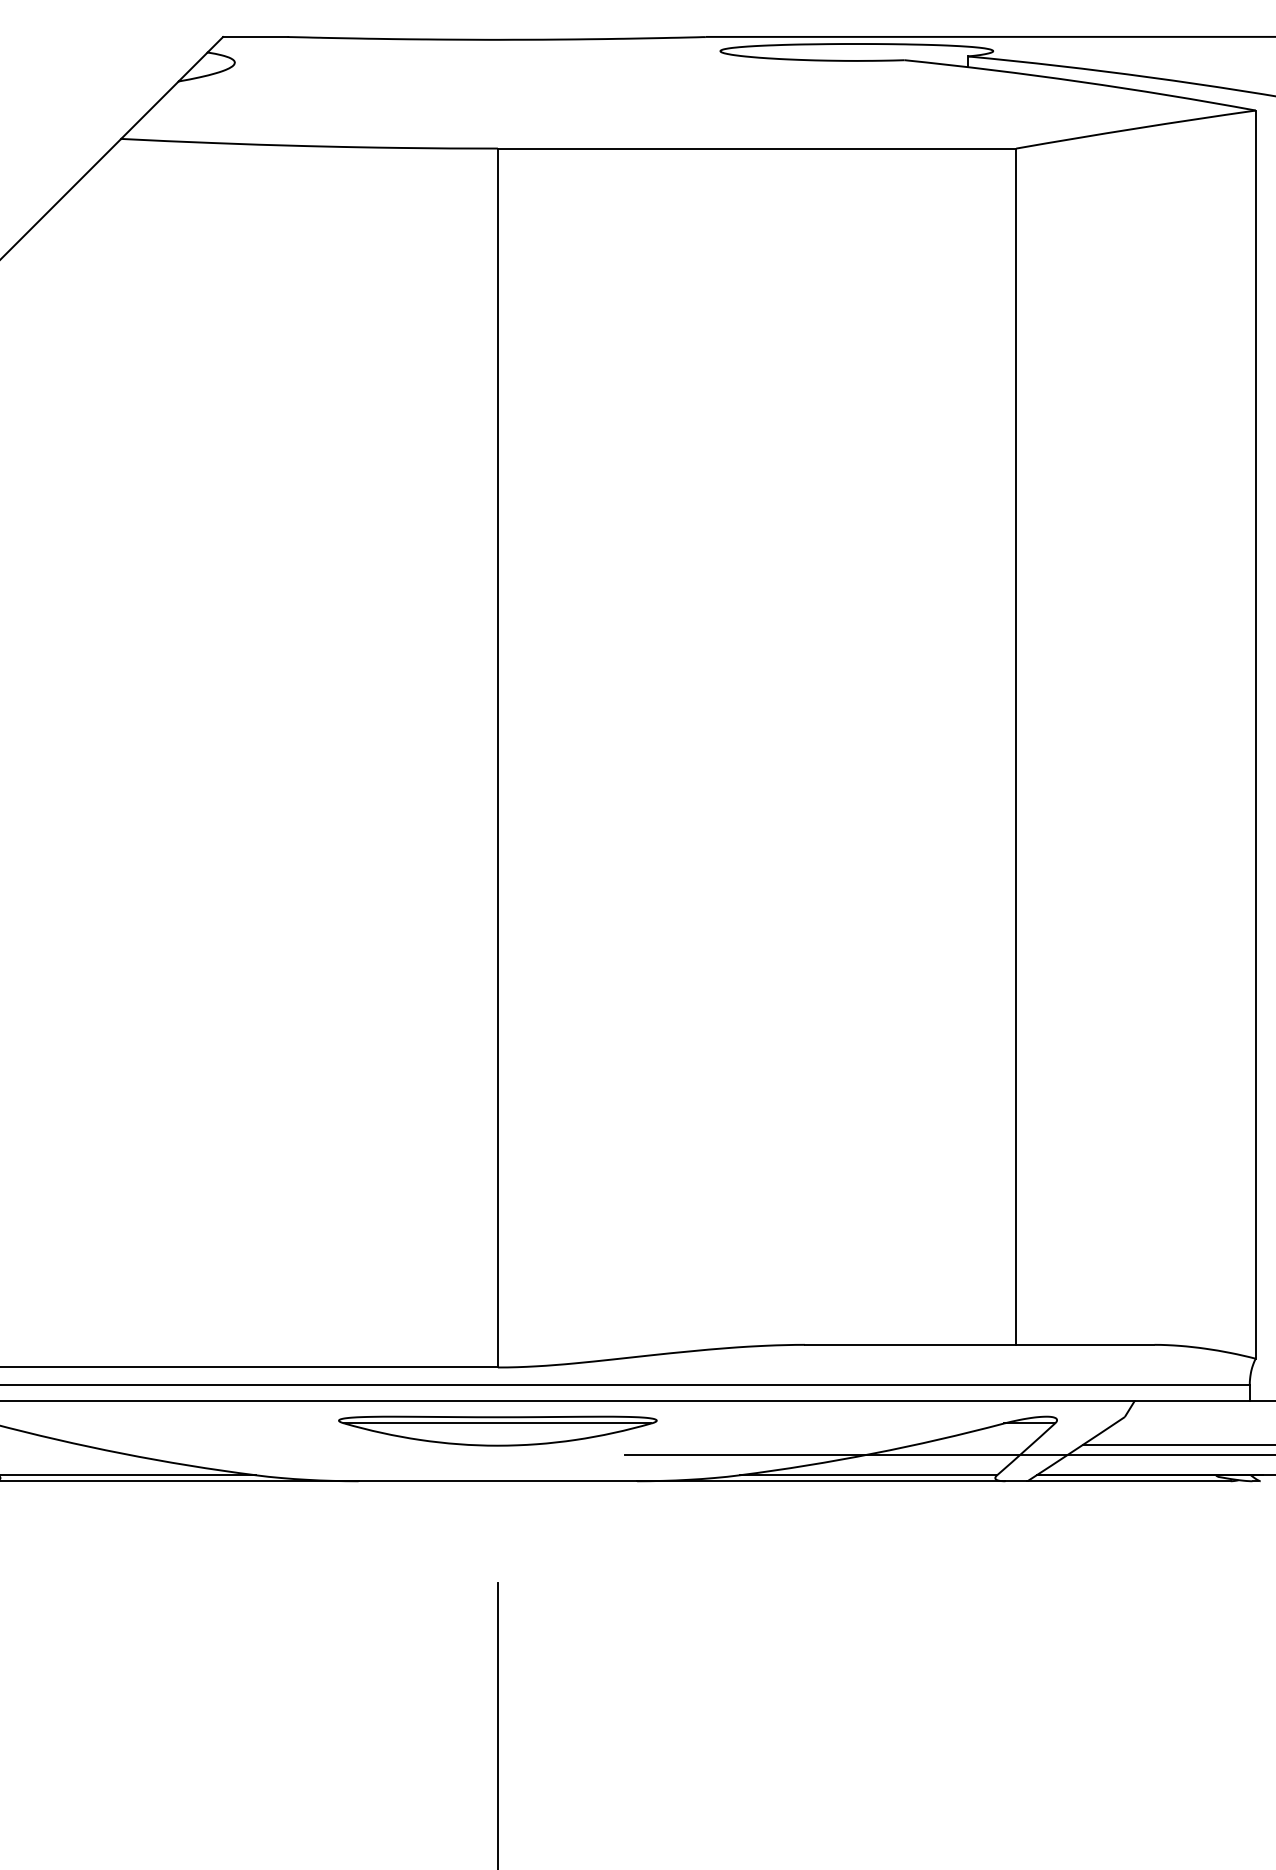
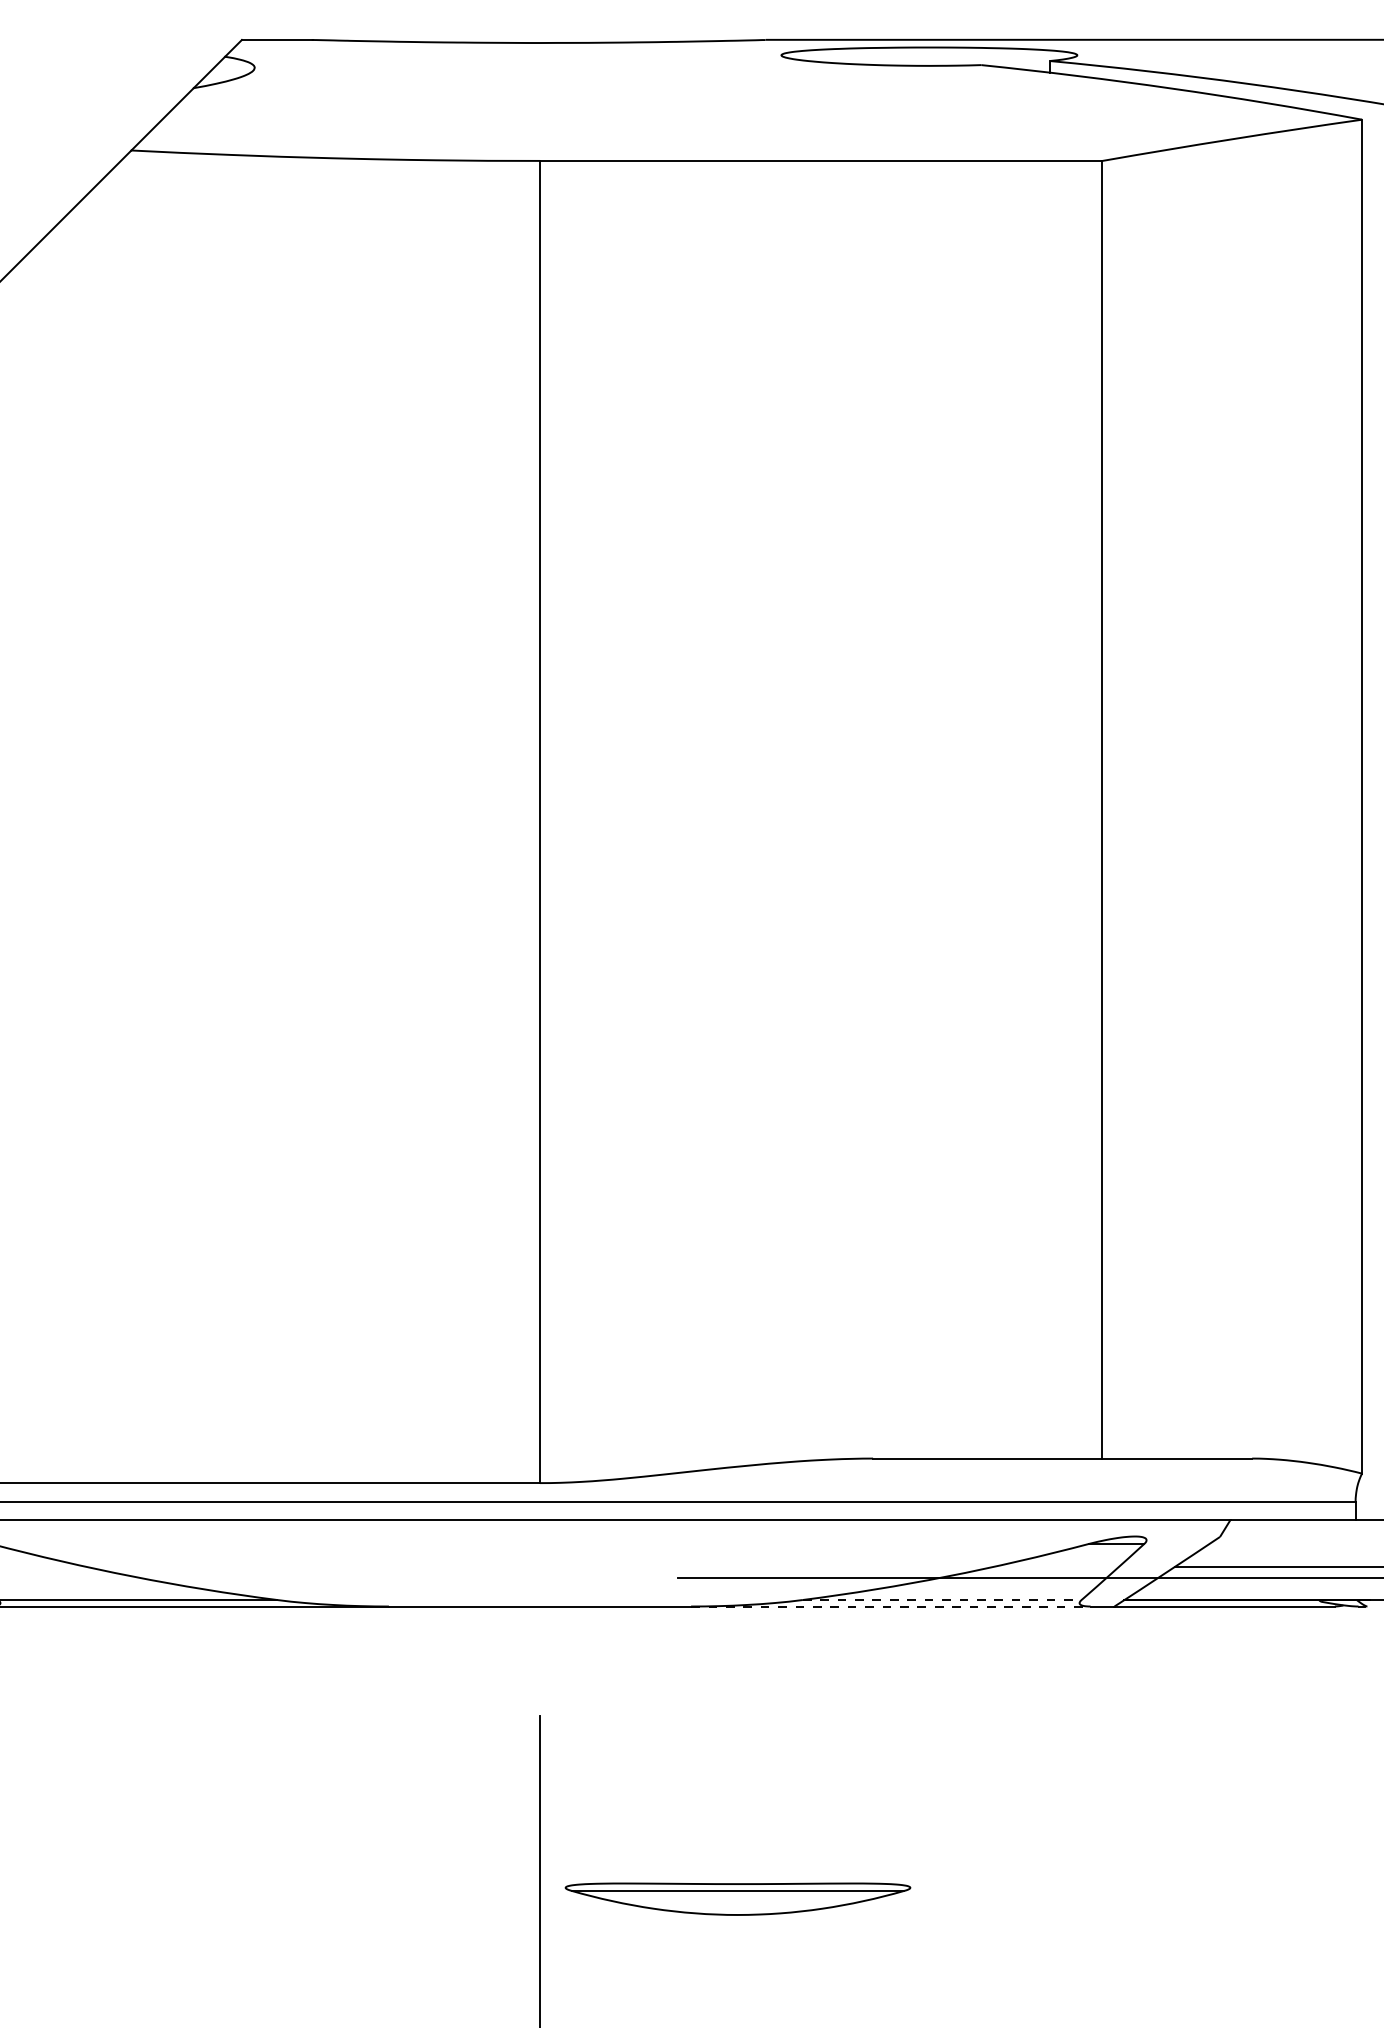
part: (497, 1430) -> (737, 1898), moved
line: (868, 1475) -> (942, 1600), solid -> dashed
line: (820, 1481) -> (890, 1606), solid -> dashed

